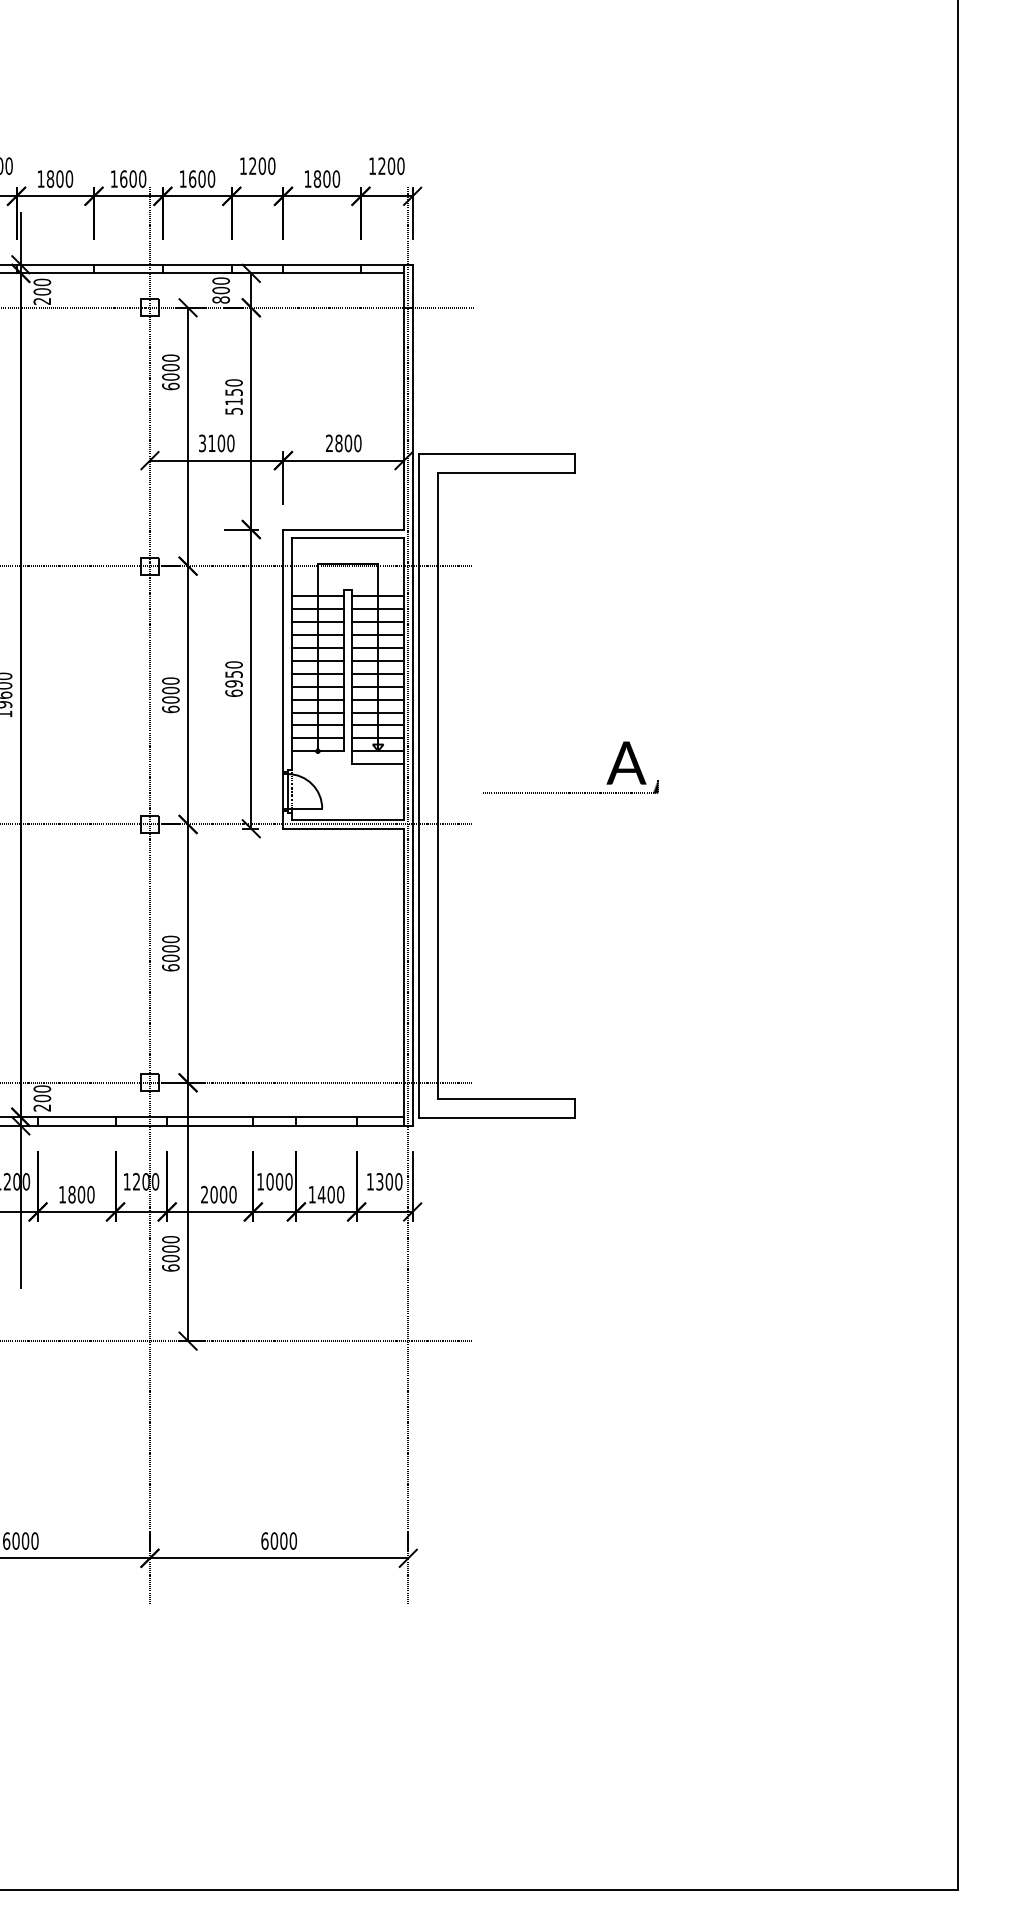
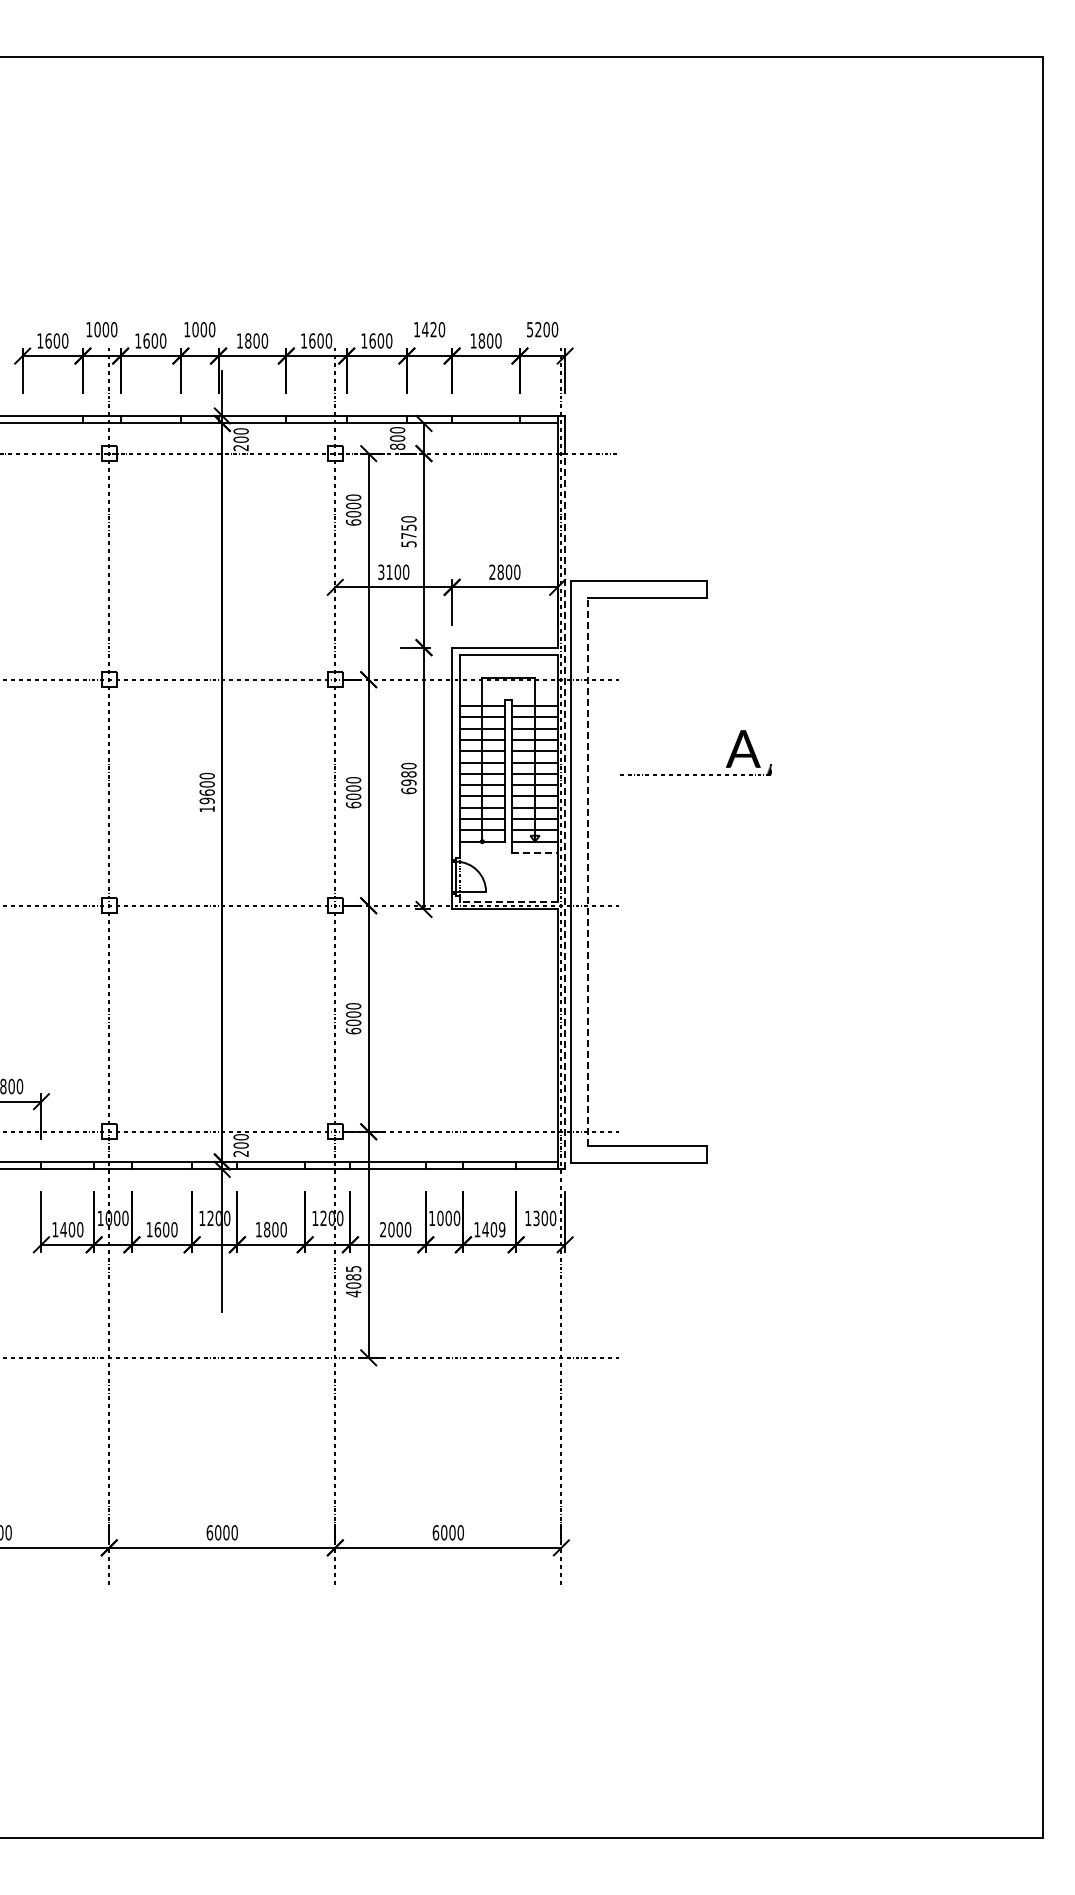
text: (257, 165) -> (429, 329), 1200 -> 1420
text: (373, 165) -> (530, 329), 1200 -> 5200
text: (233, 401) -> (408, 535), 5150 -> 5750
text: (233, 674) -> (408, 774), 6950 -> 6980
line: (413, 716) -> (565, 811), solid -> dashed
line: (378, 763) -> (535, 852), solid -> dashed
line: (438, 786) -> (587, 872), solid -> dashed
part: (571, 792) -> (695, 774), moved
line: (347, 819) -> (508, 901), solid -> dashed
text: (341, 1194) -> (502, 1229), 1400 -> 1409
text: (170, 1253) -> (353, 1281), 6000 -> 4085

